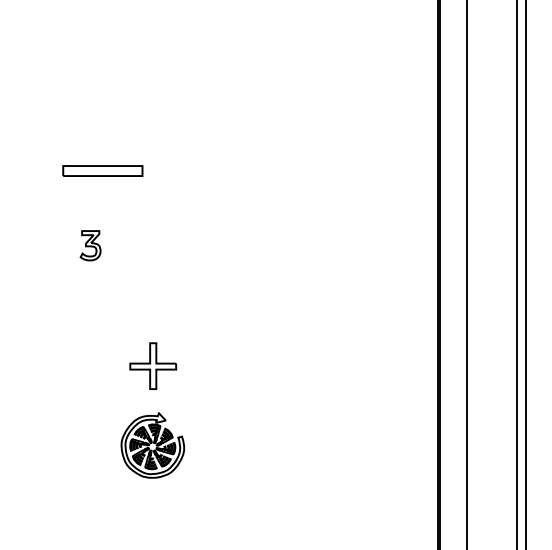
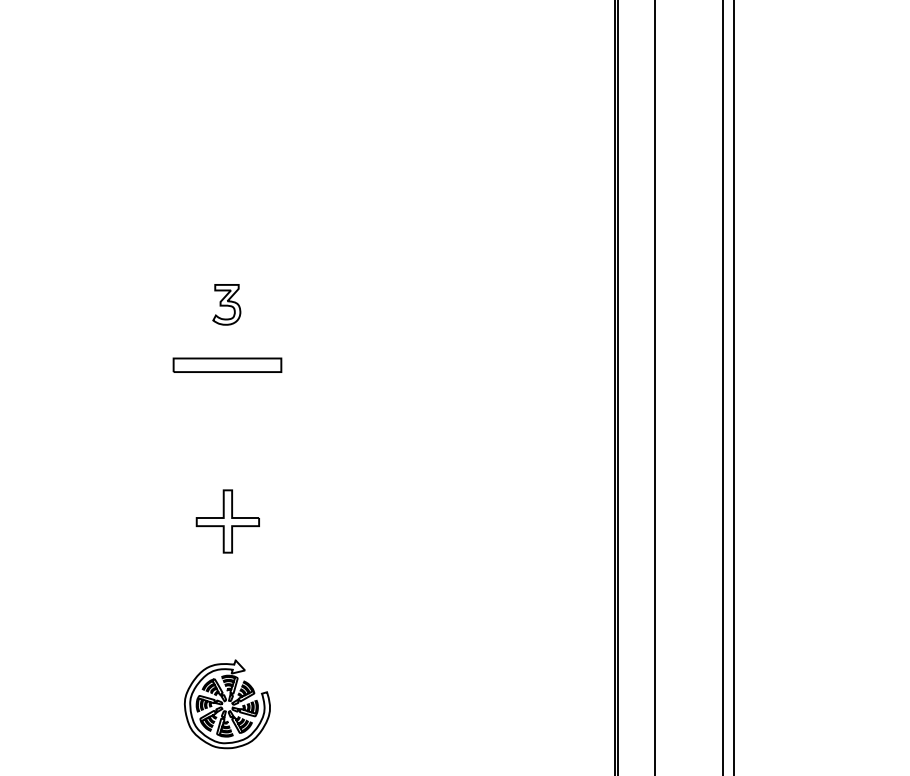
part: (102, 170) -> (227, 364), moved
part: (90, 245) -> (226, 304), moved
part: (152, 445) -> (226, 704), moved

